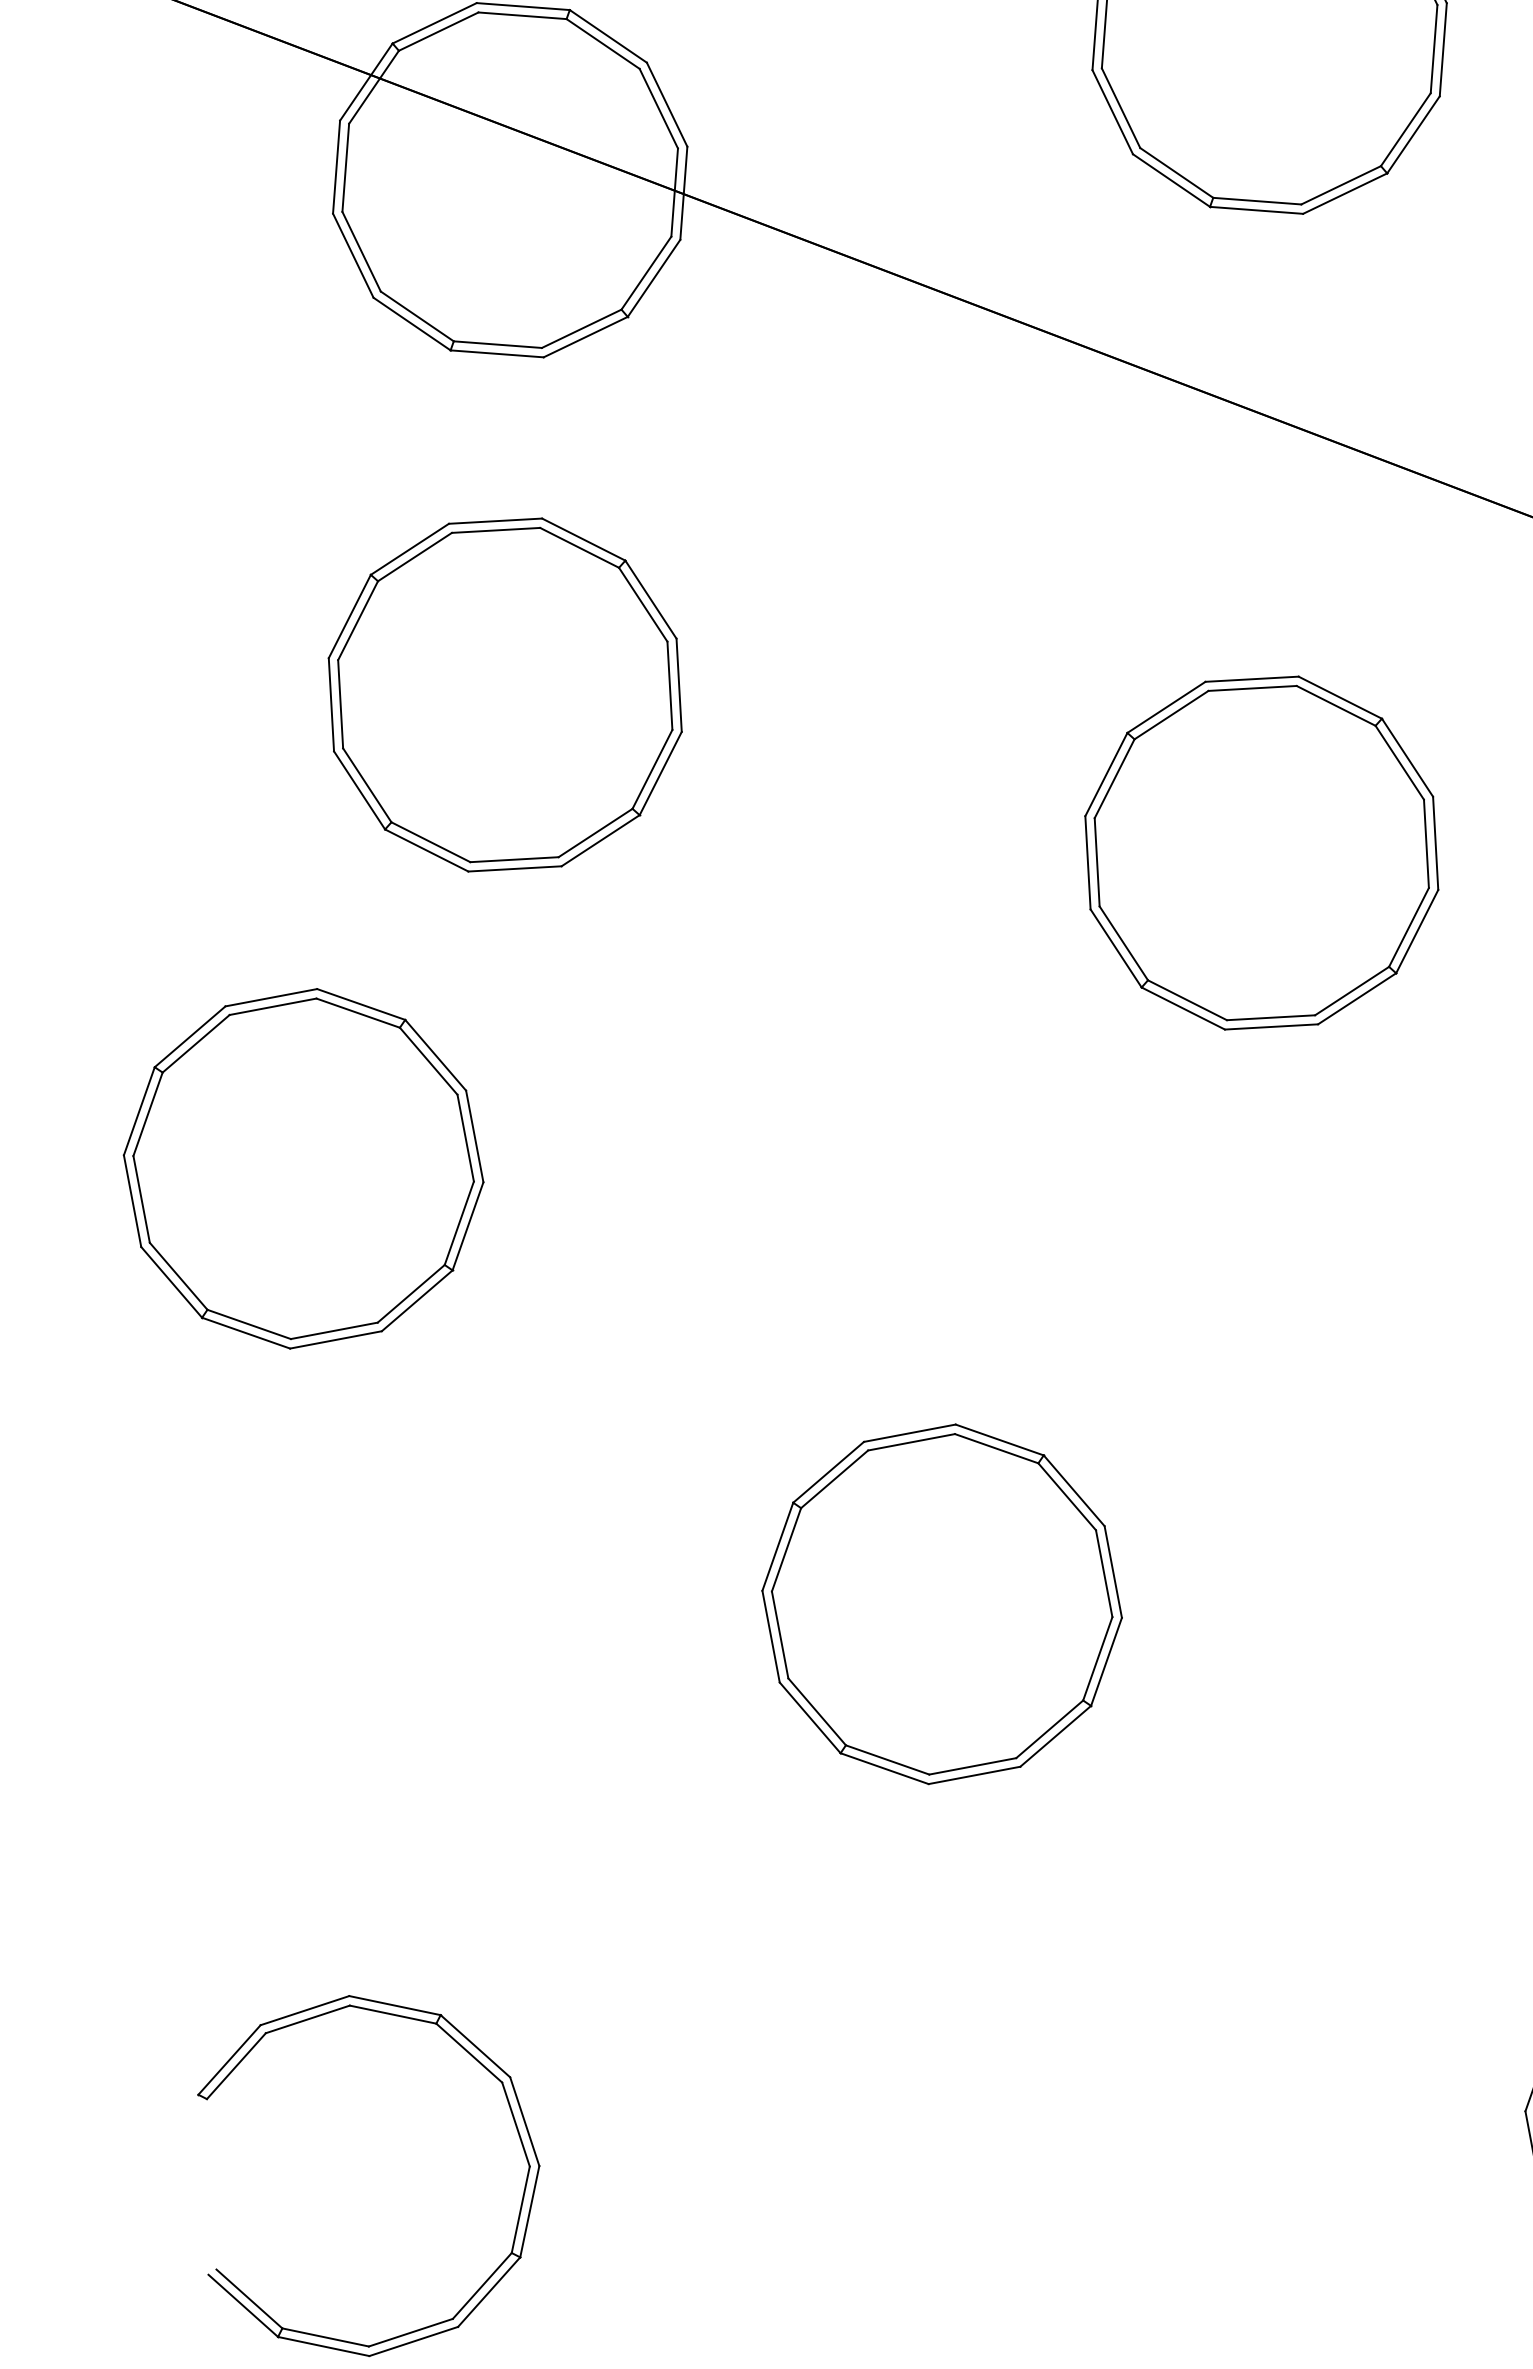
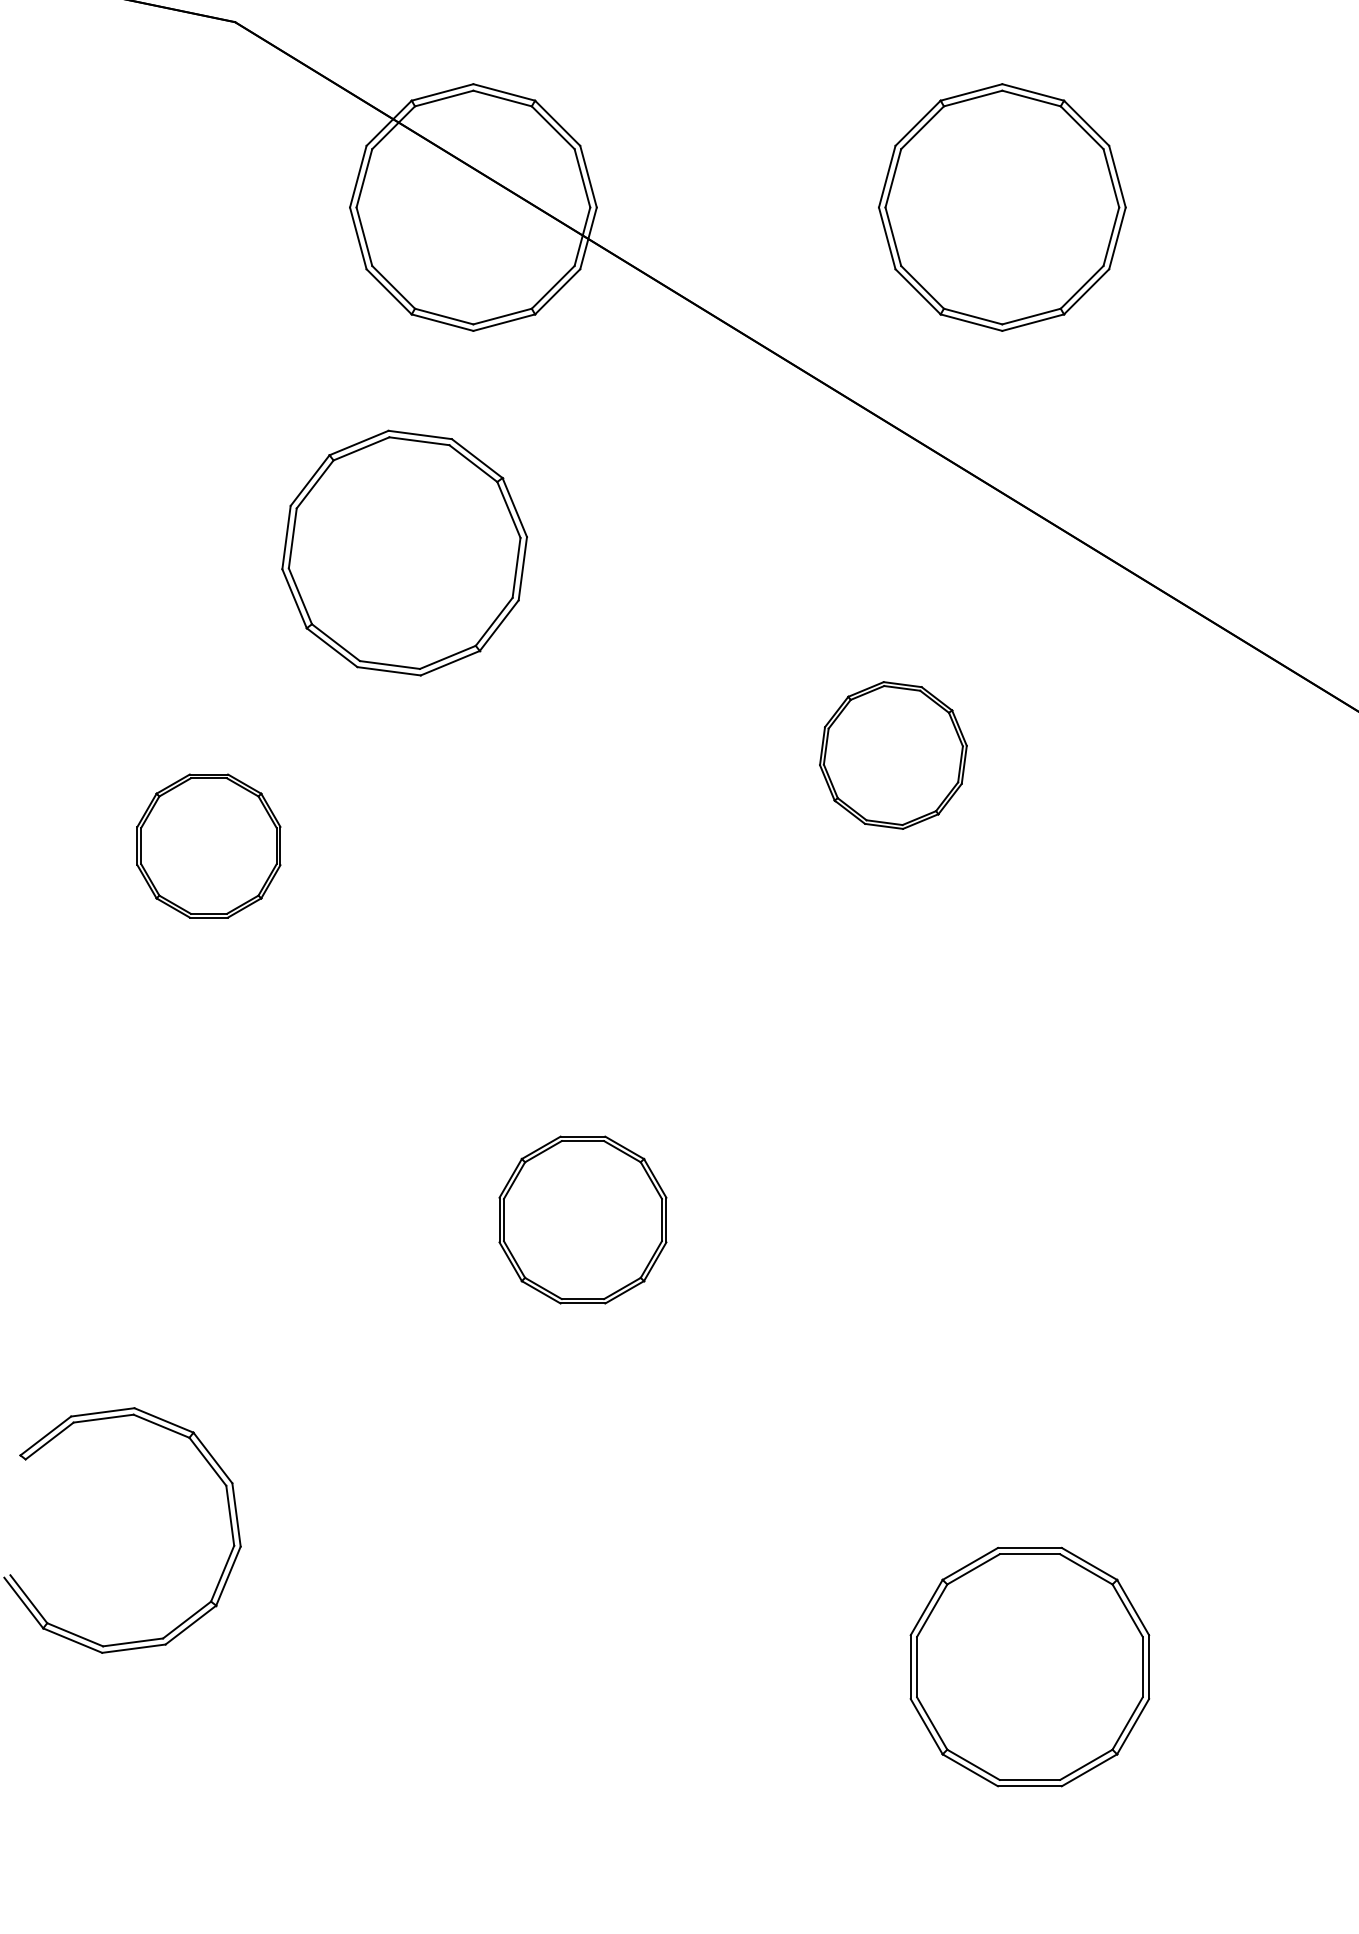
part: (1262, 852) -> (893, 755), size x0.6
part: (302, 1168) -> (208, 845), size x0.6
part: (941, 1603) -> (582, 1219), size x0.7

